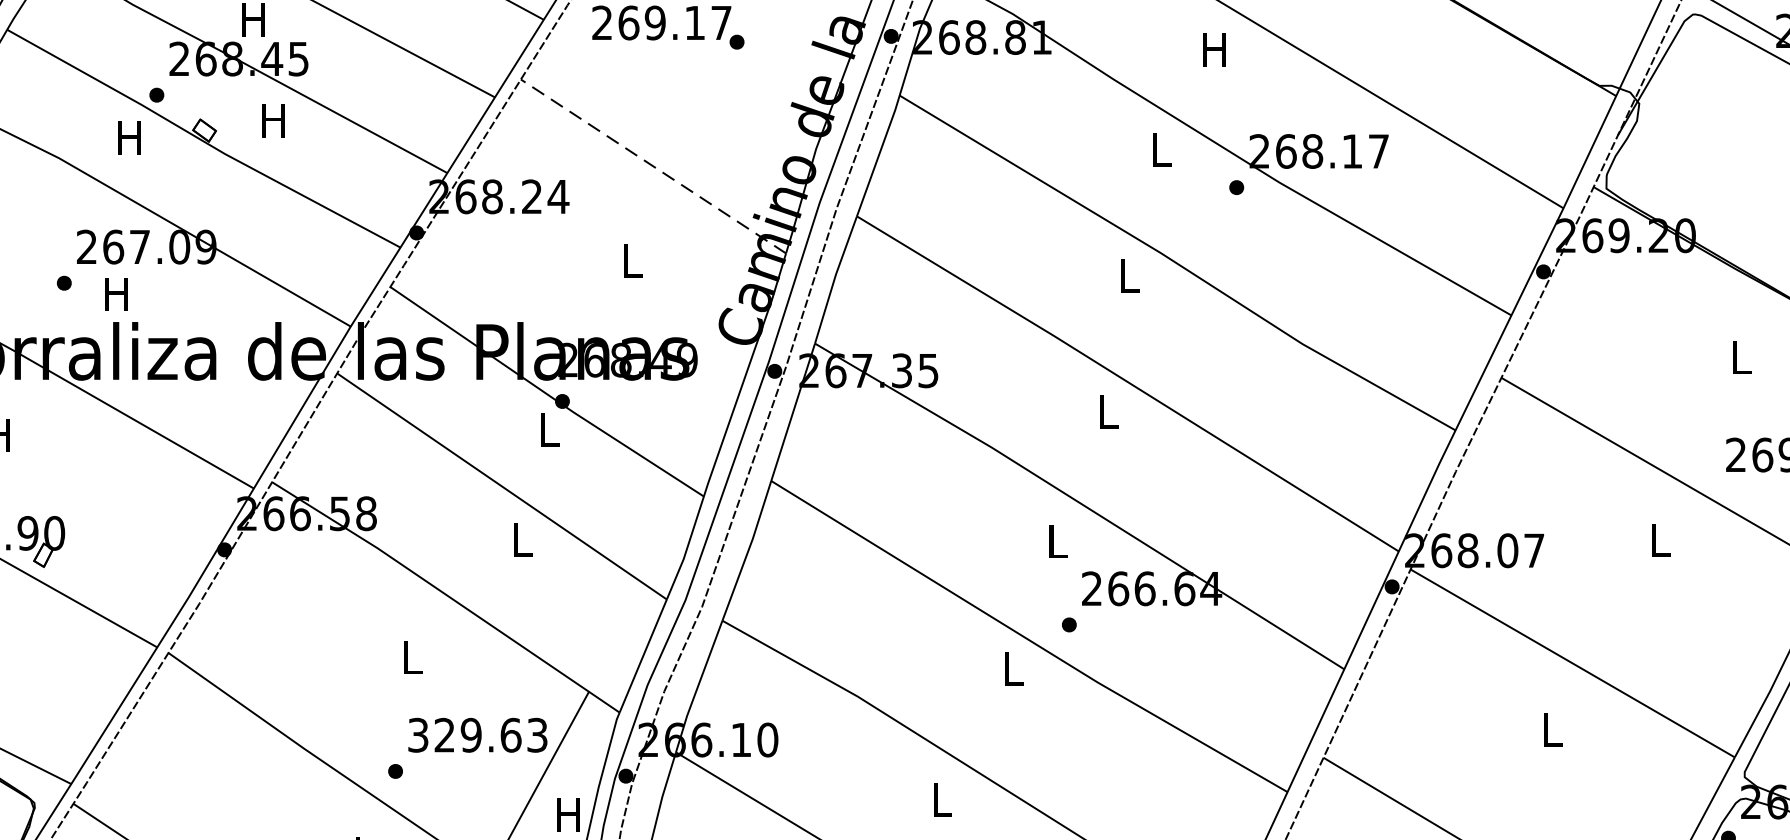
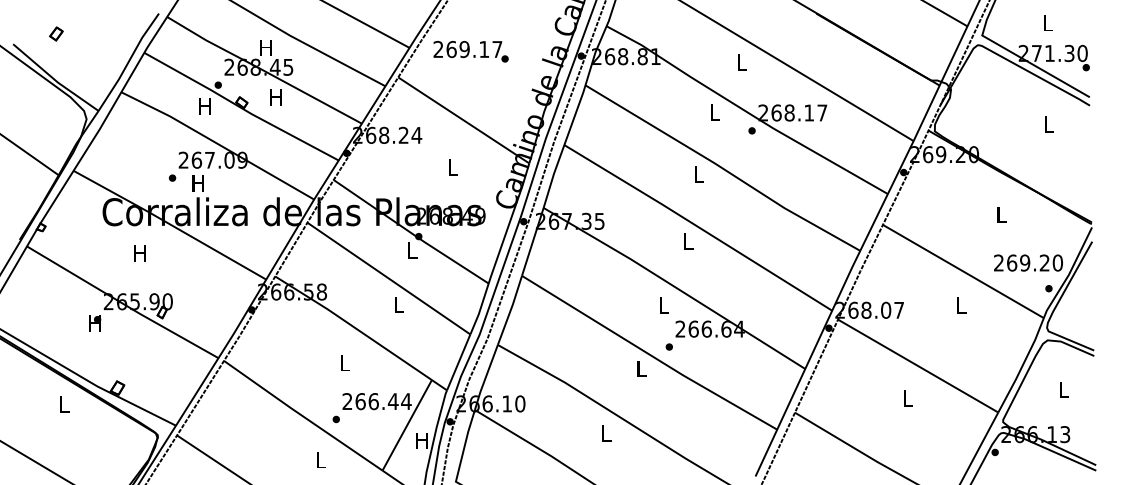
text: (1215, 49) -> (741, 62), H -> L
line: (652, 166) -> (463, 120), dashed -> solid
text: (476, 735) -> (376, 401), 329.63 -> 266.44

